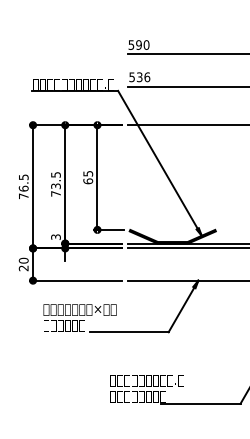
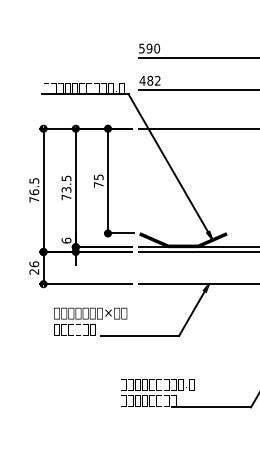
text: (138, 76) -> (149, 80), 536 -> 482
text: (87, 180) -> (98, 184), 65 -> 75
text: (55, 236) -> (66, 240), 3 -> 6
text: (22, 260) -> (33, 264), 20 -> 26

